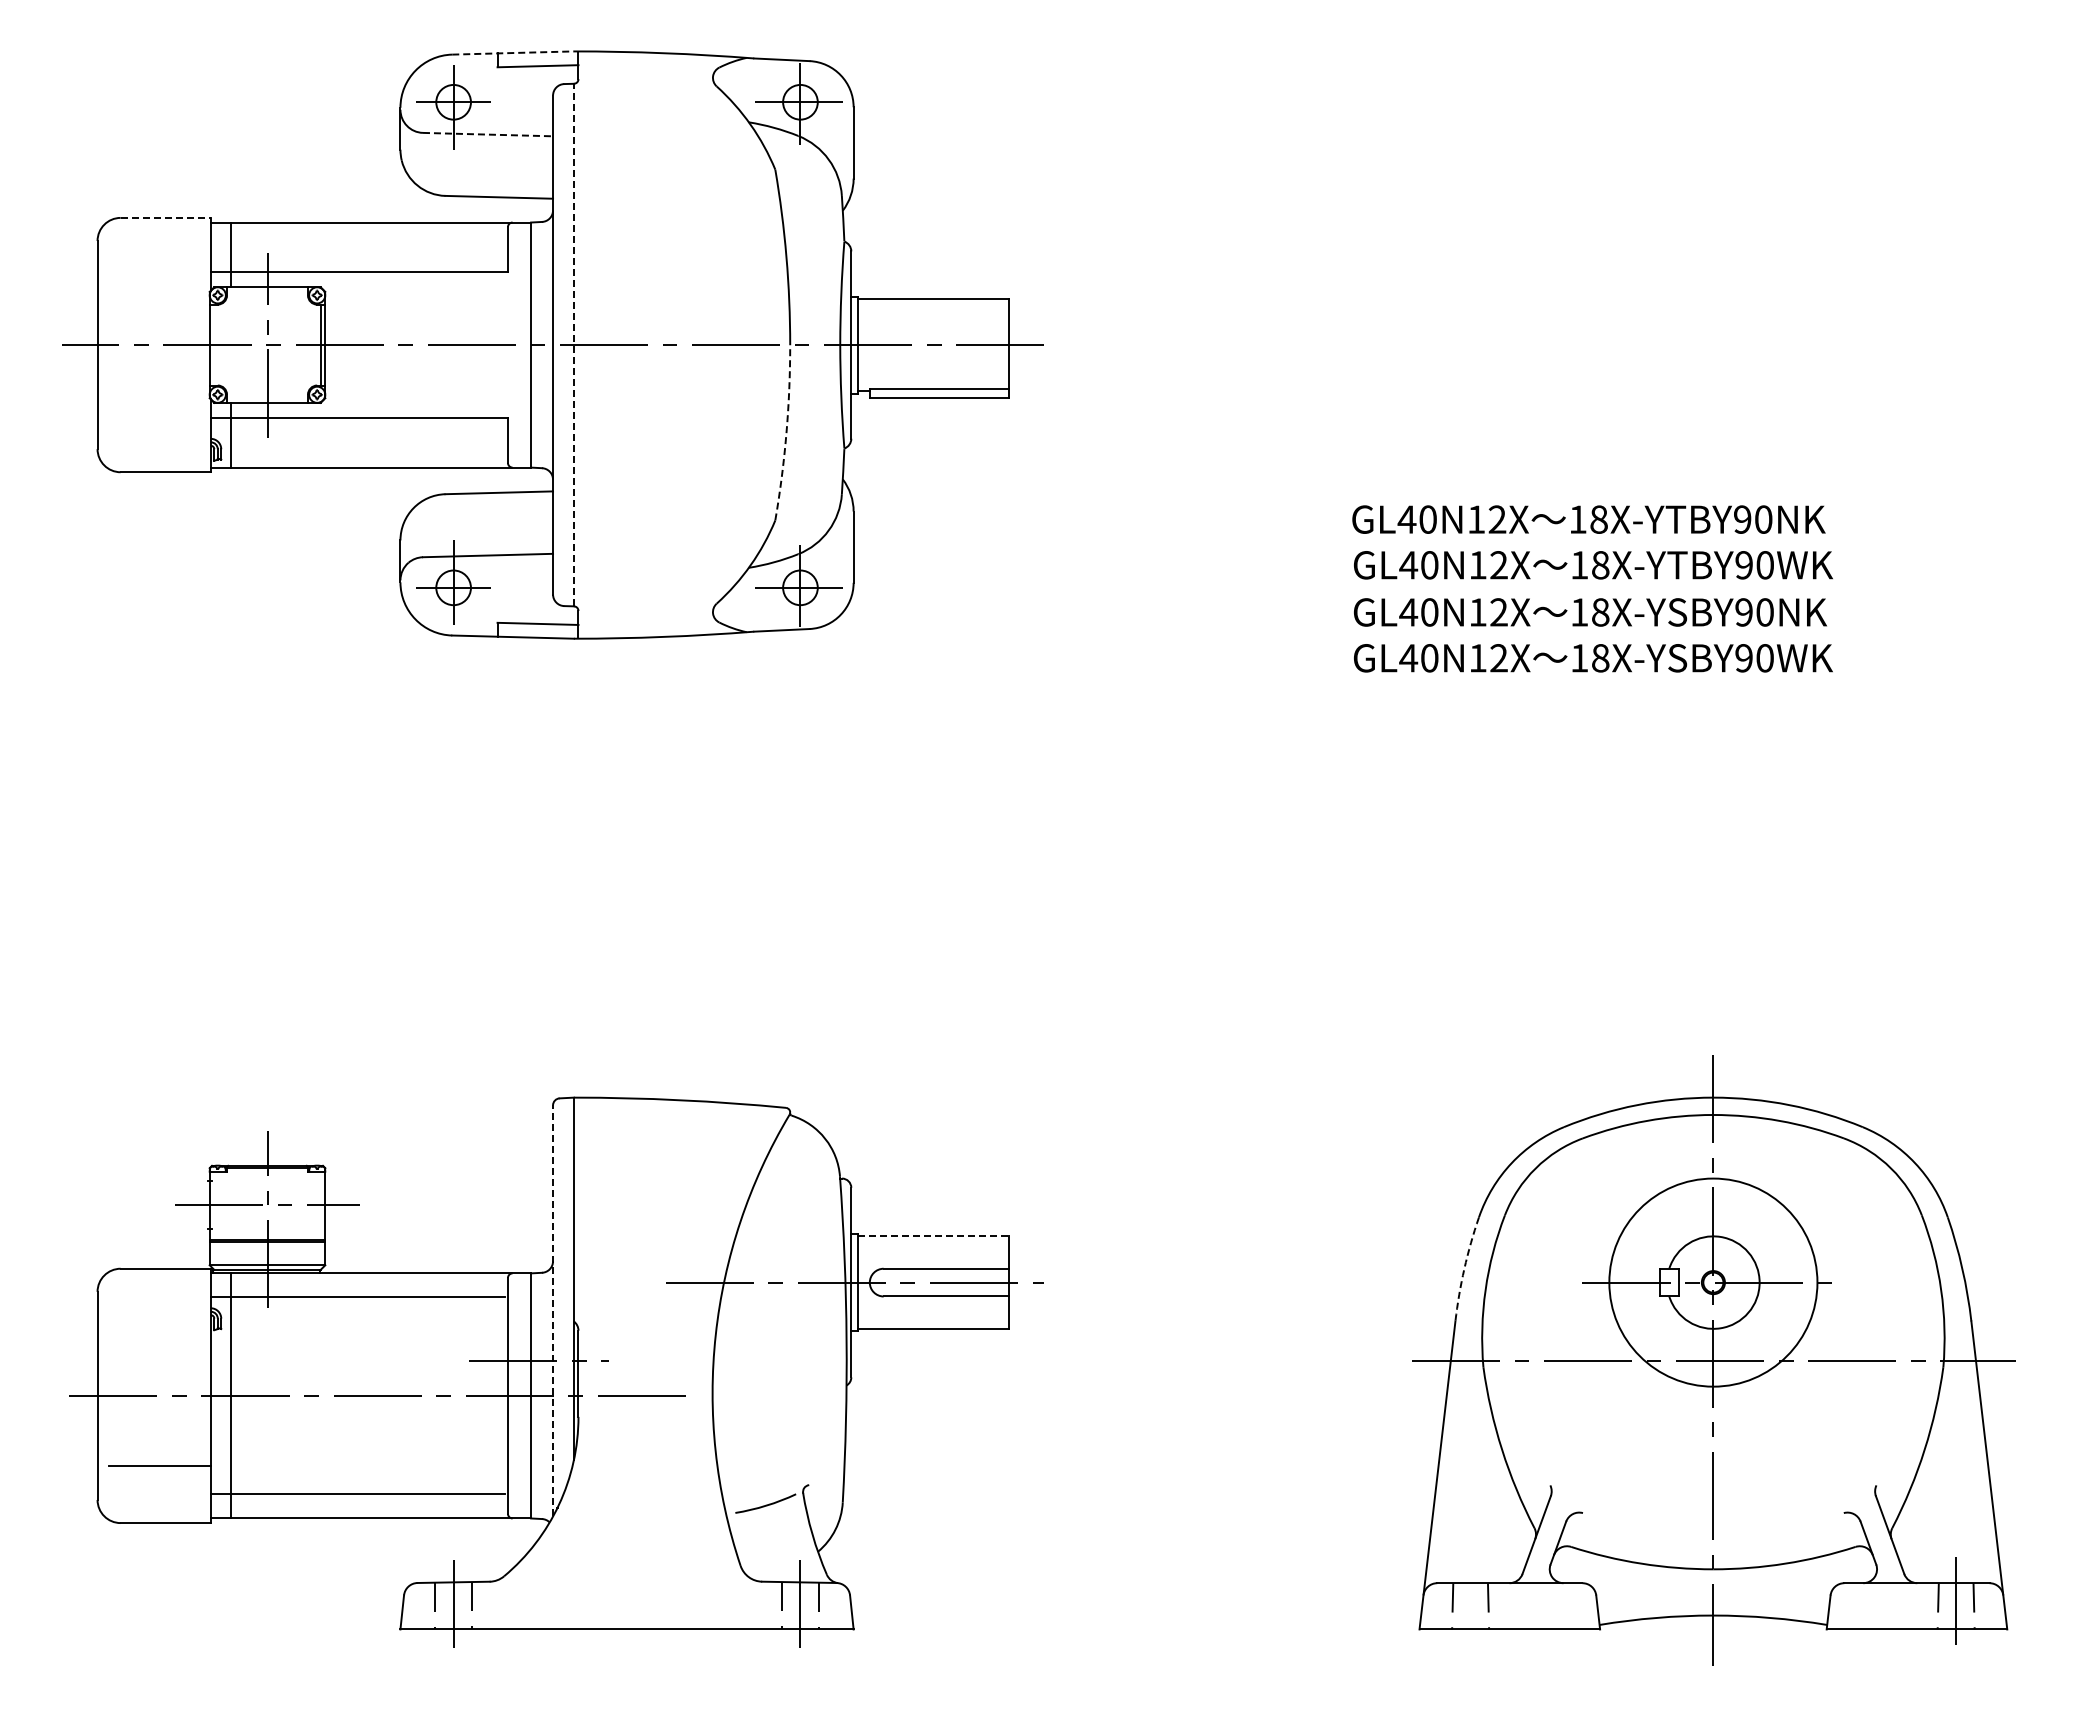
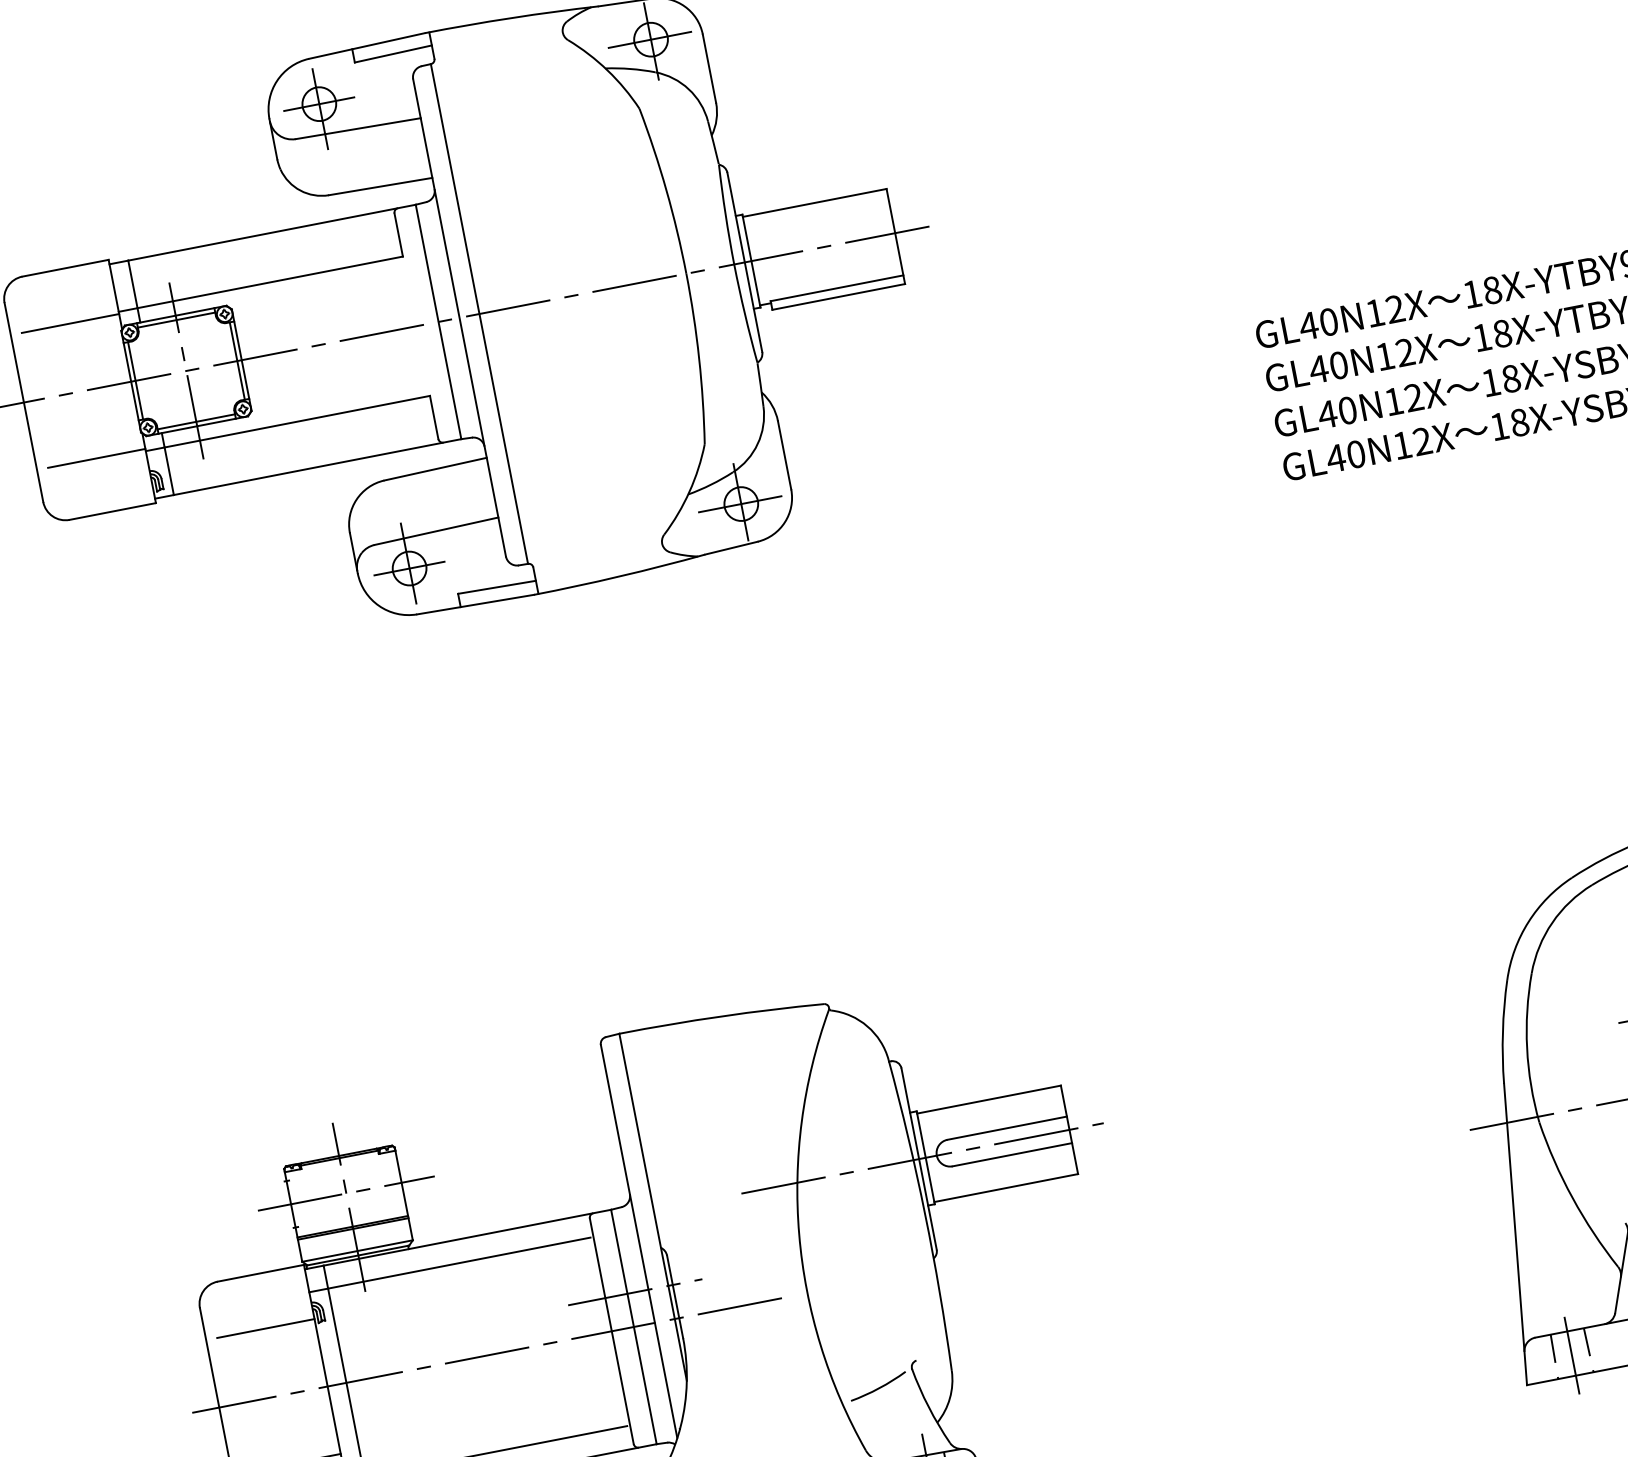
line: (513, 53) -> (367, 46), dashed -> solid
line: (488, 134) -> (358, 128), dashed -> solid
line: (166, 217) -> (66, 267), dashed -> solid
line: (159, 274) -> (70, 323), added
line: (267, 291) -> (176, 319), added
line: (214, 344) -> (135, 380), added
line: (573, 344) -> (479, 313), dashed -> solid
line: (267, 398) -> (196, 422), added
line: (159, 415) -> (96, 458), added
arc: (786, 433) -> (699, 359), dashed -> solid
line: (933, 1236) -> (989, 1099), dashed -> solid
arc: (1464, 1268) -> (1502, 1031), dashed -> solid
line: (553, 1310) -> (639, 1241), dashed -> solid
line: (159, 1325) -> (265, 1328), added
line: (1470, 1608) -> (1571, 1355), added

